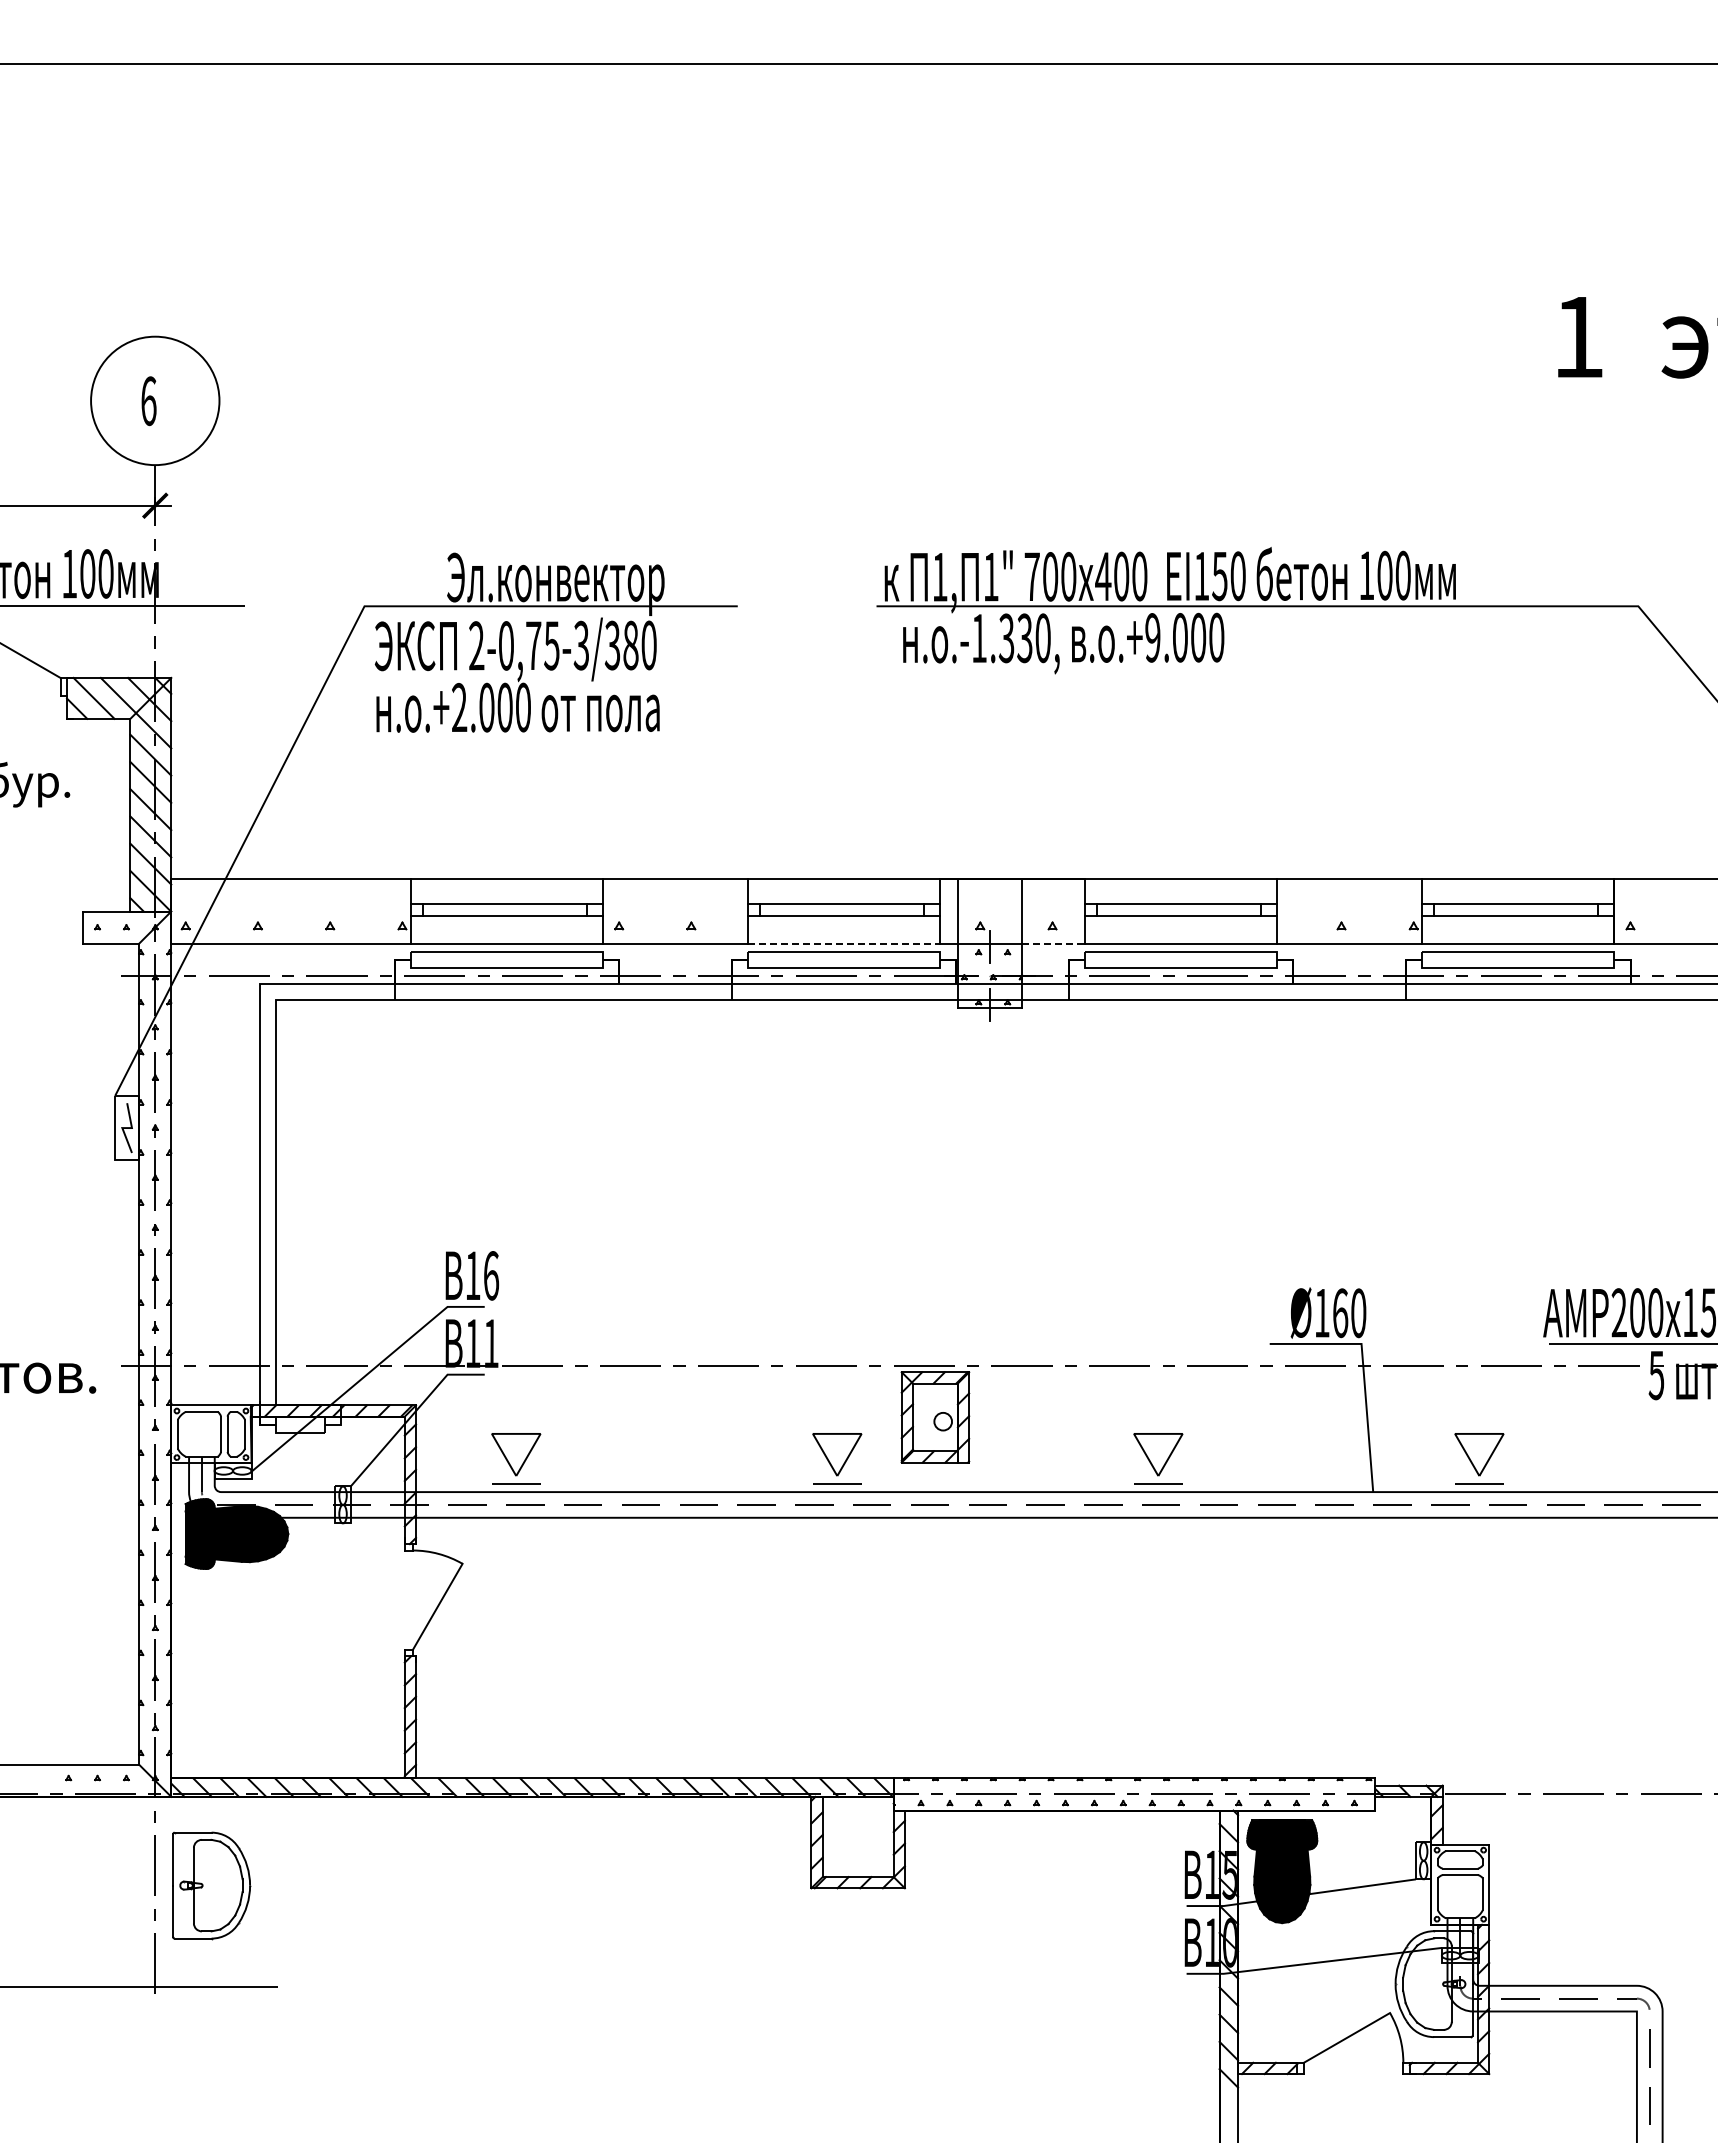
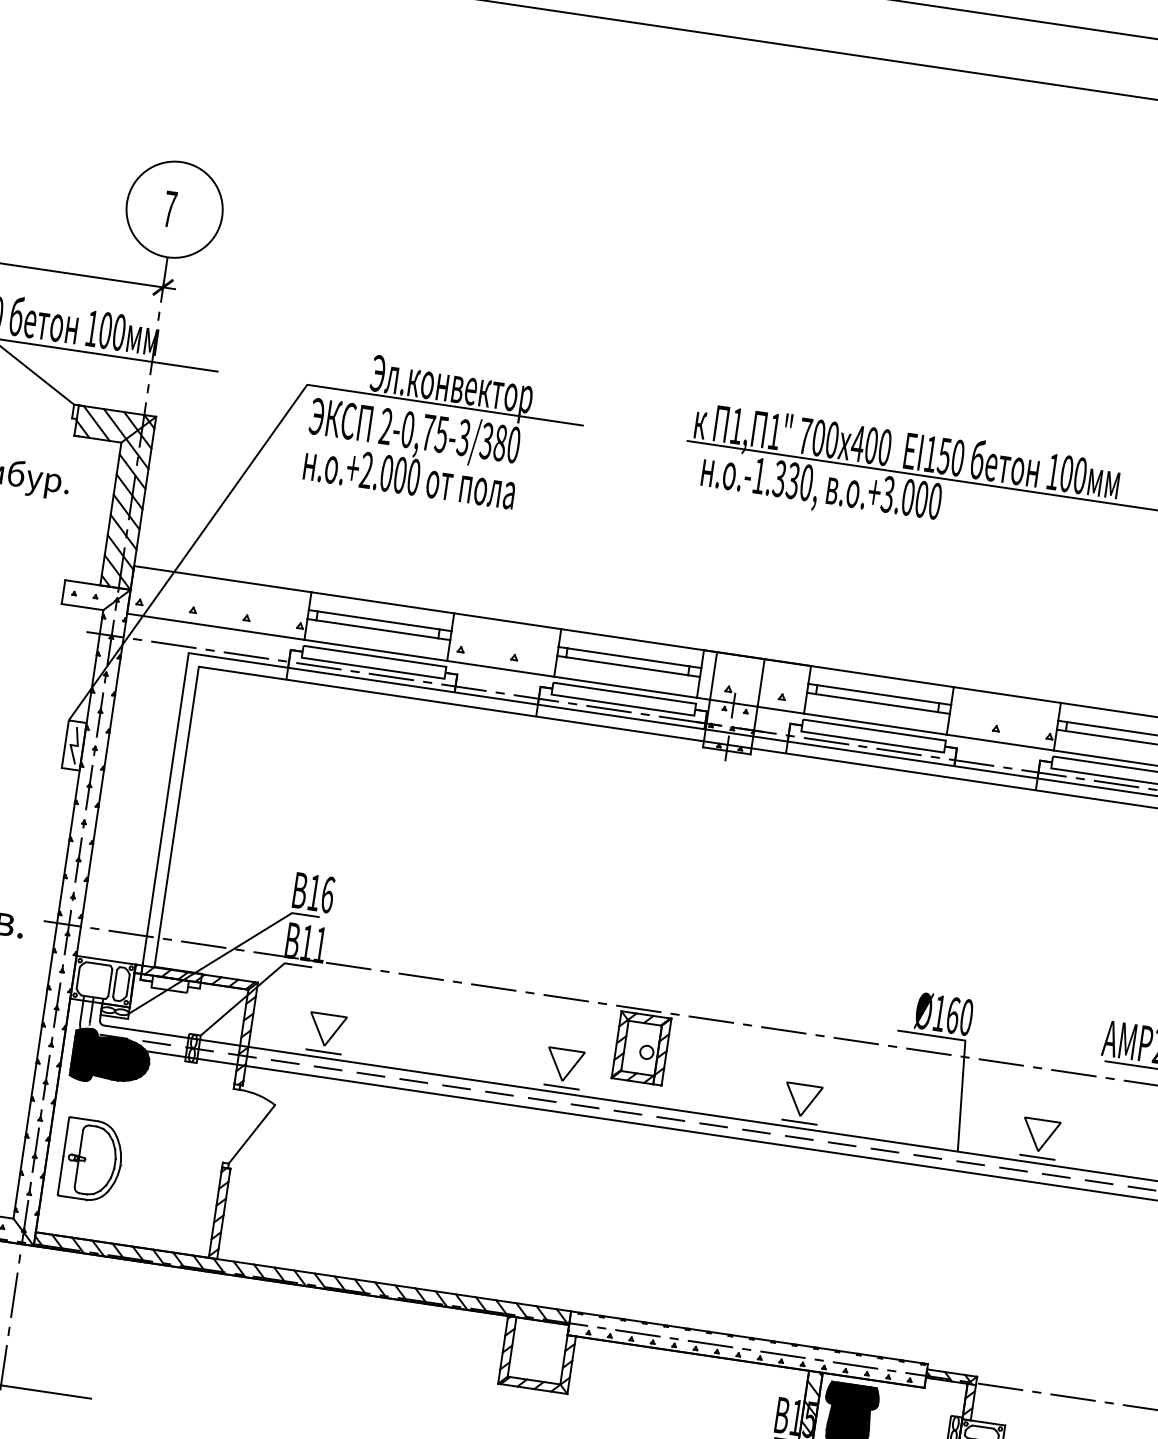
text: (148, 401) -> (169, 209), 6 -> 7
text: (1152, 637) -> (887, 494), .+9.000 -> .+3.000
line: (844, 943) -> (626, 687), dashed -> solid
line: (1053, 943) -> (780, 710), dashed -> solid
part: (211, 1885) -> (91, 1160), moved

